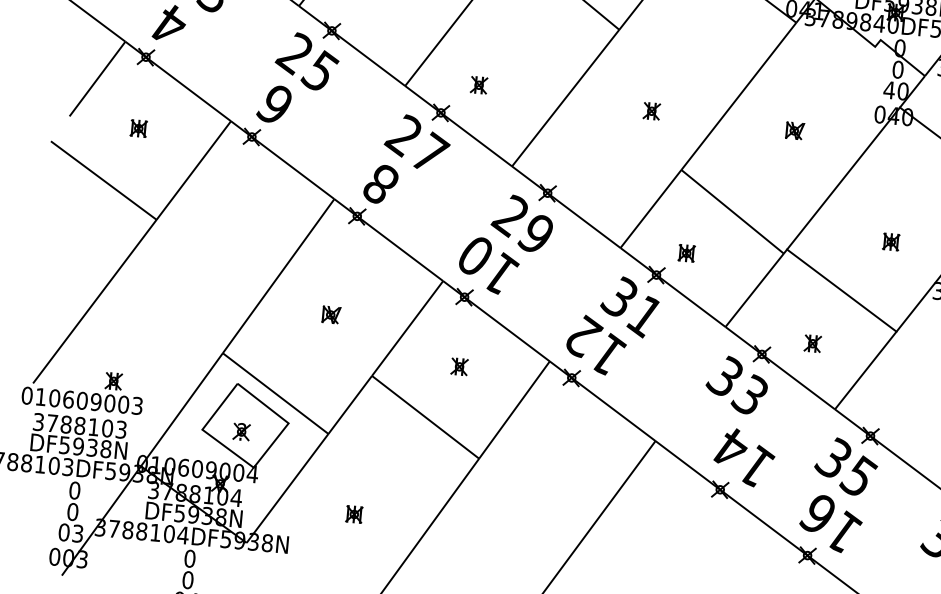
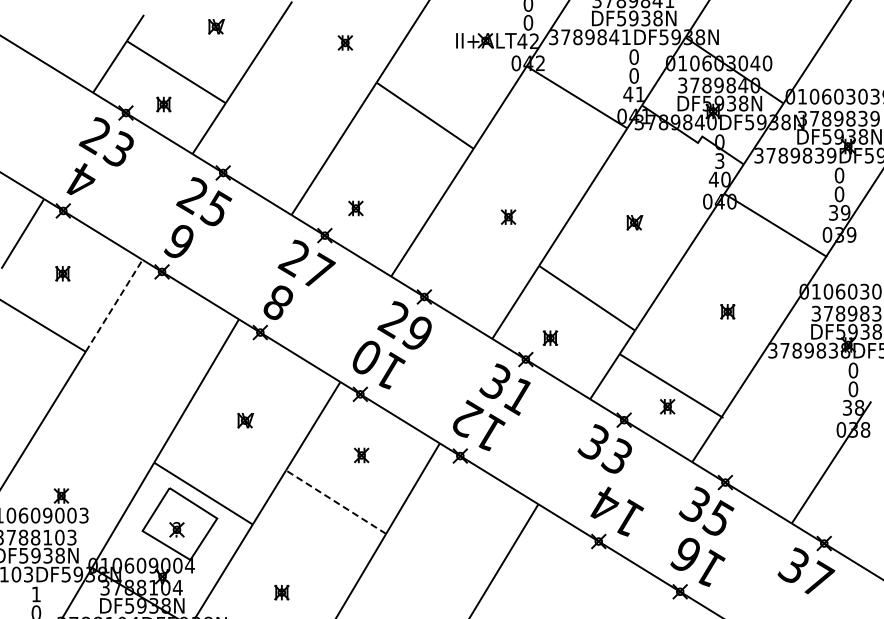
text: (897, 69) -> (719, 160), 0 -> 3
line: (194, 170) -> (114, 305), solid -> dashed
line: (841, 289) -> (671, 385), moved
line: (424, 416) -> (335, 501), solid -> dashed
text: (75, 490) -> (36, 594), 0 -> 1

